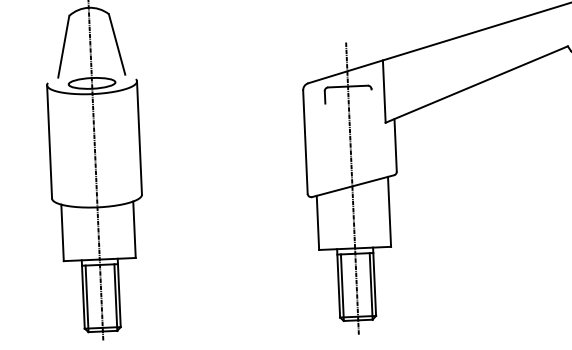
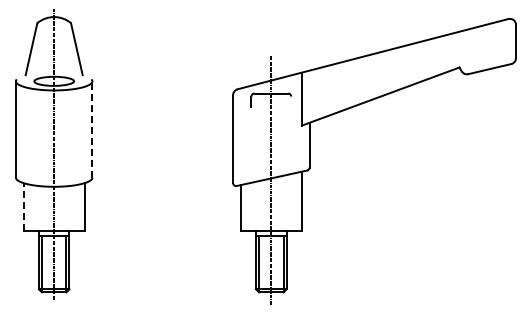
line: (139, 136) -> (92, 128), solid -> dashed
line: (62, 232) -> (23, 206), solid -> dashed

